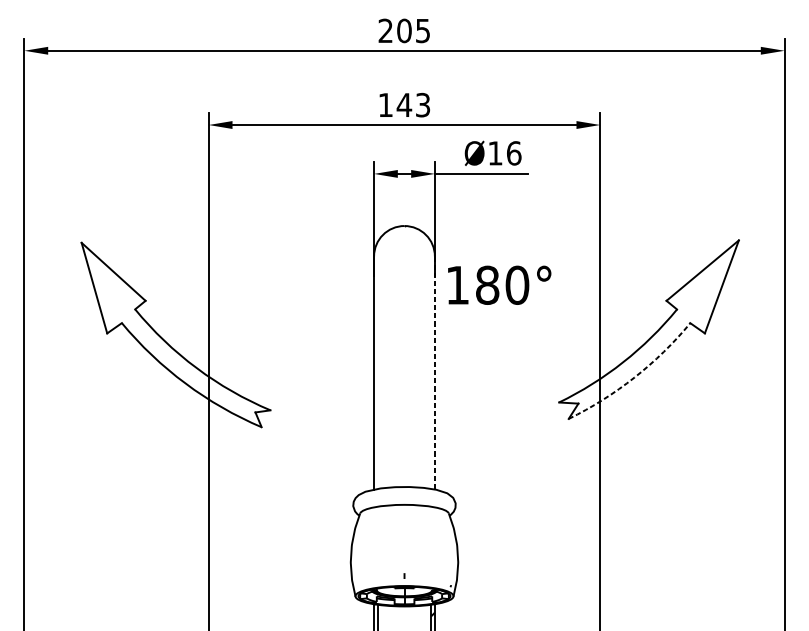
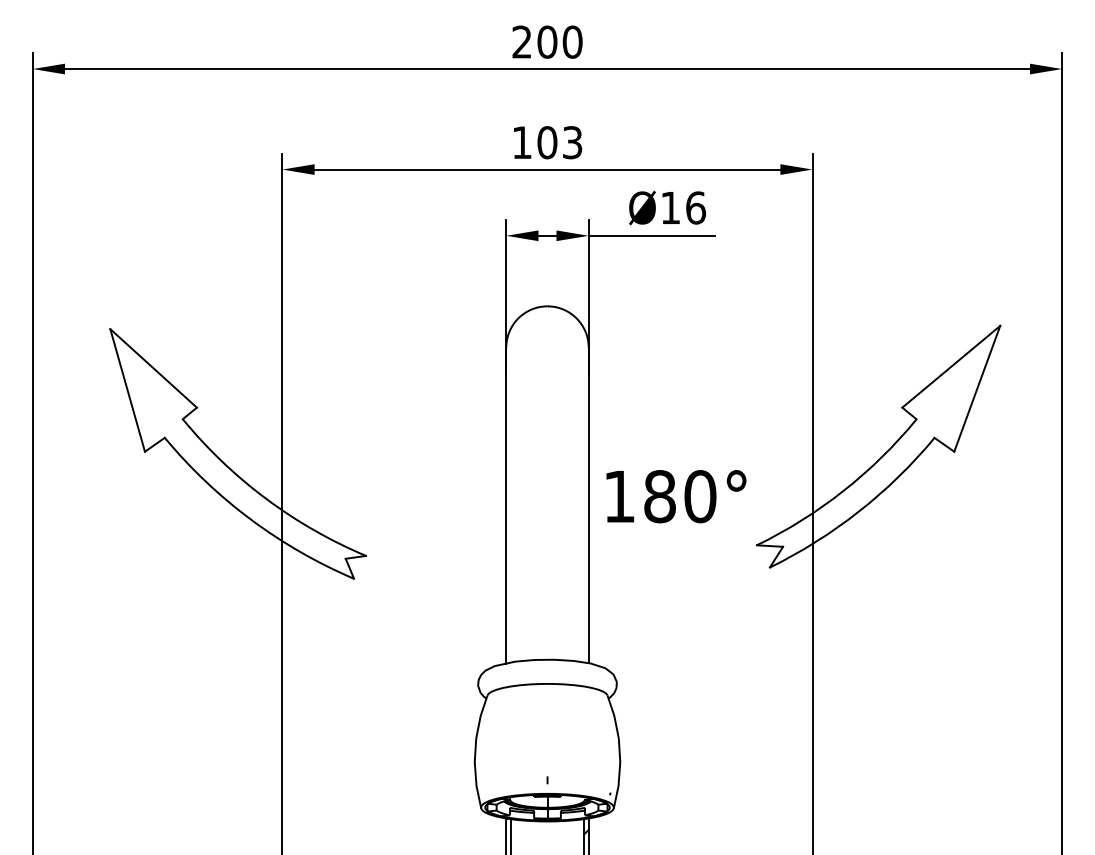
text: (422, 30) -> (572, 41), 205 -> 200
text: (403, 105) -> (546, 142), 143 -> 103
text: (499, 285) -> (676, 496), moved
line: (434, 373) -> (588, 505), dashed -> solid
arc: (634, 377) -> (859, 511), dashed -> solid

